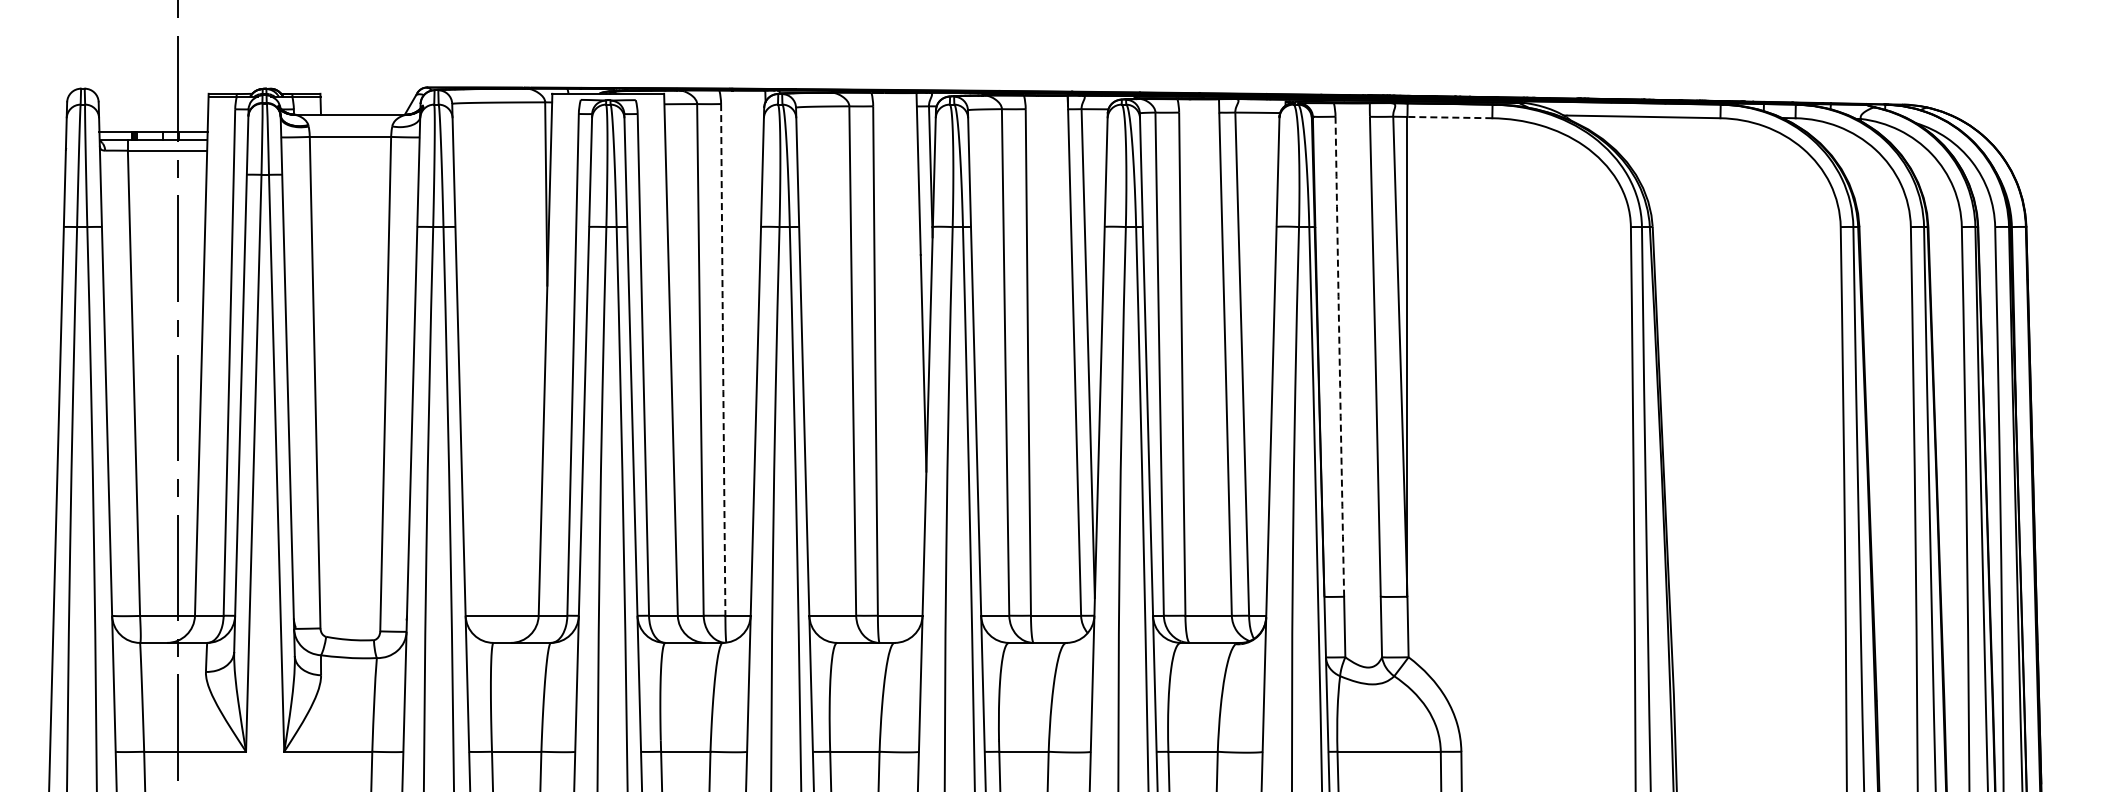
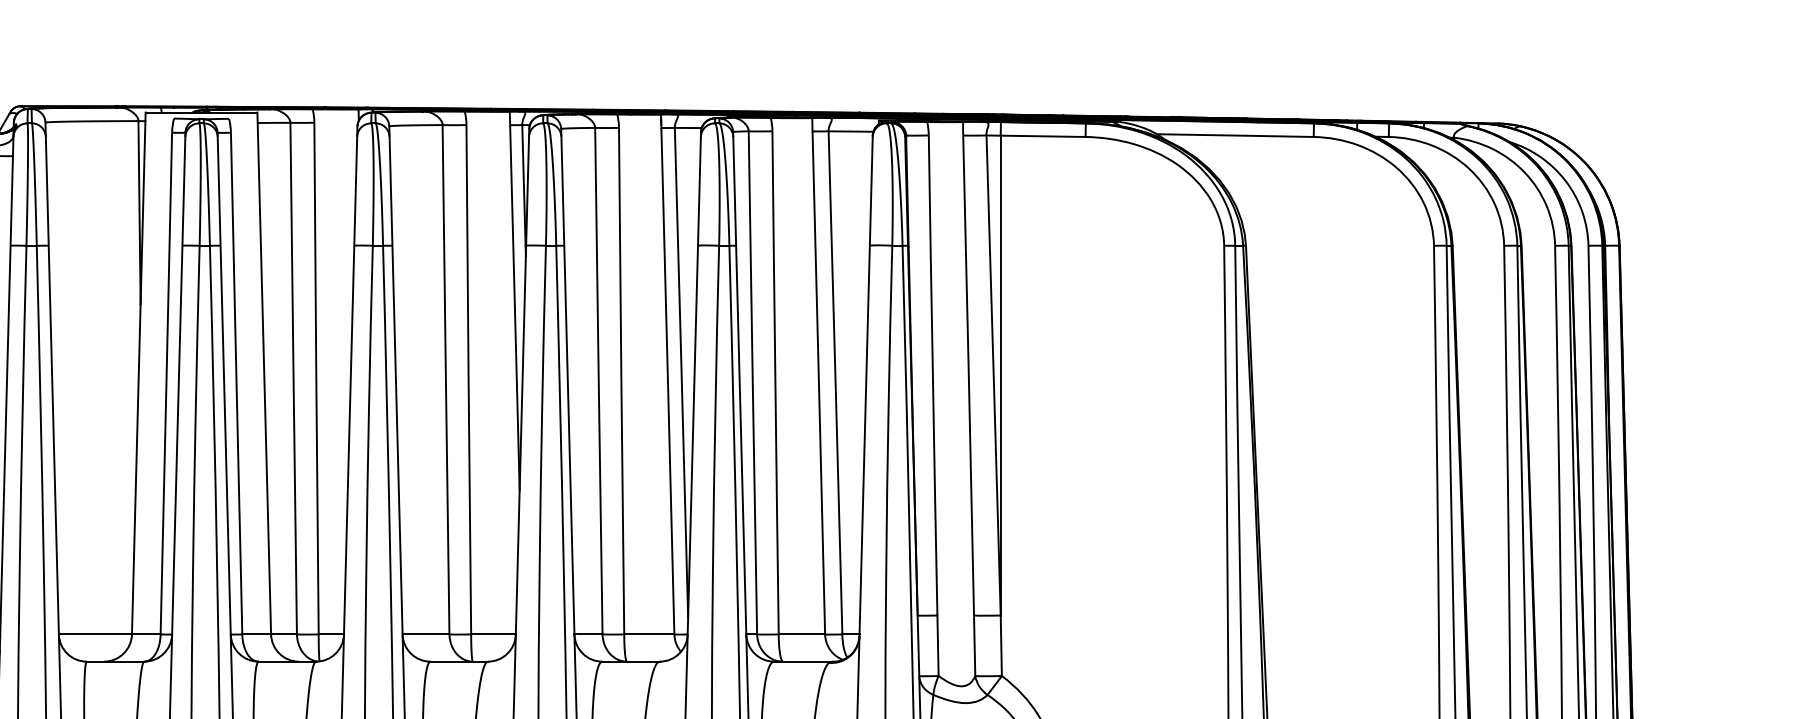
line: (1449, 117) -> (1042, 136), dashed -> solid
arc: (1339, 356) -> (932, 375), dashed -> solid
arc: (723, 359) -> (316, 378), dashed -> solid

